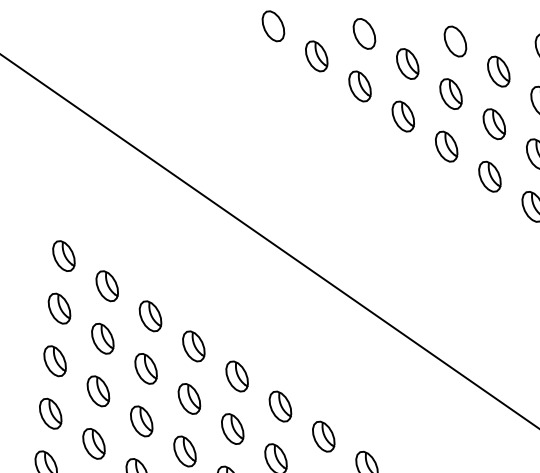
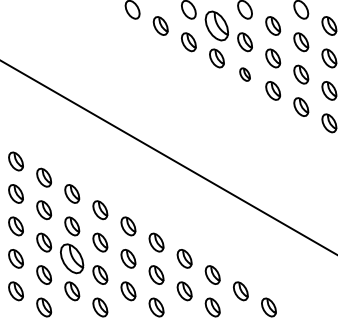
part: (407, 63) -> (216, 25), size x1.6
part: (445, 146) -> (244, 74), size x0.7
part: (142, 420) -> (72, 258), size x1.6

